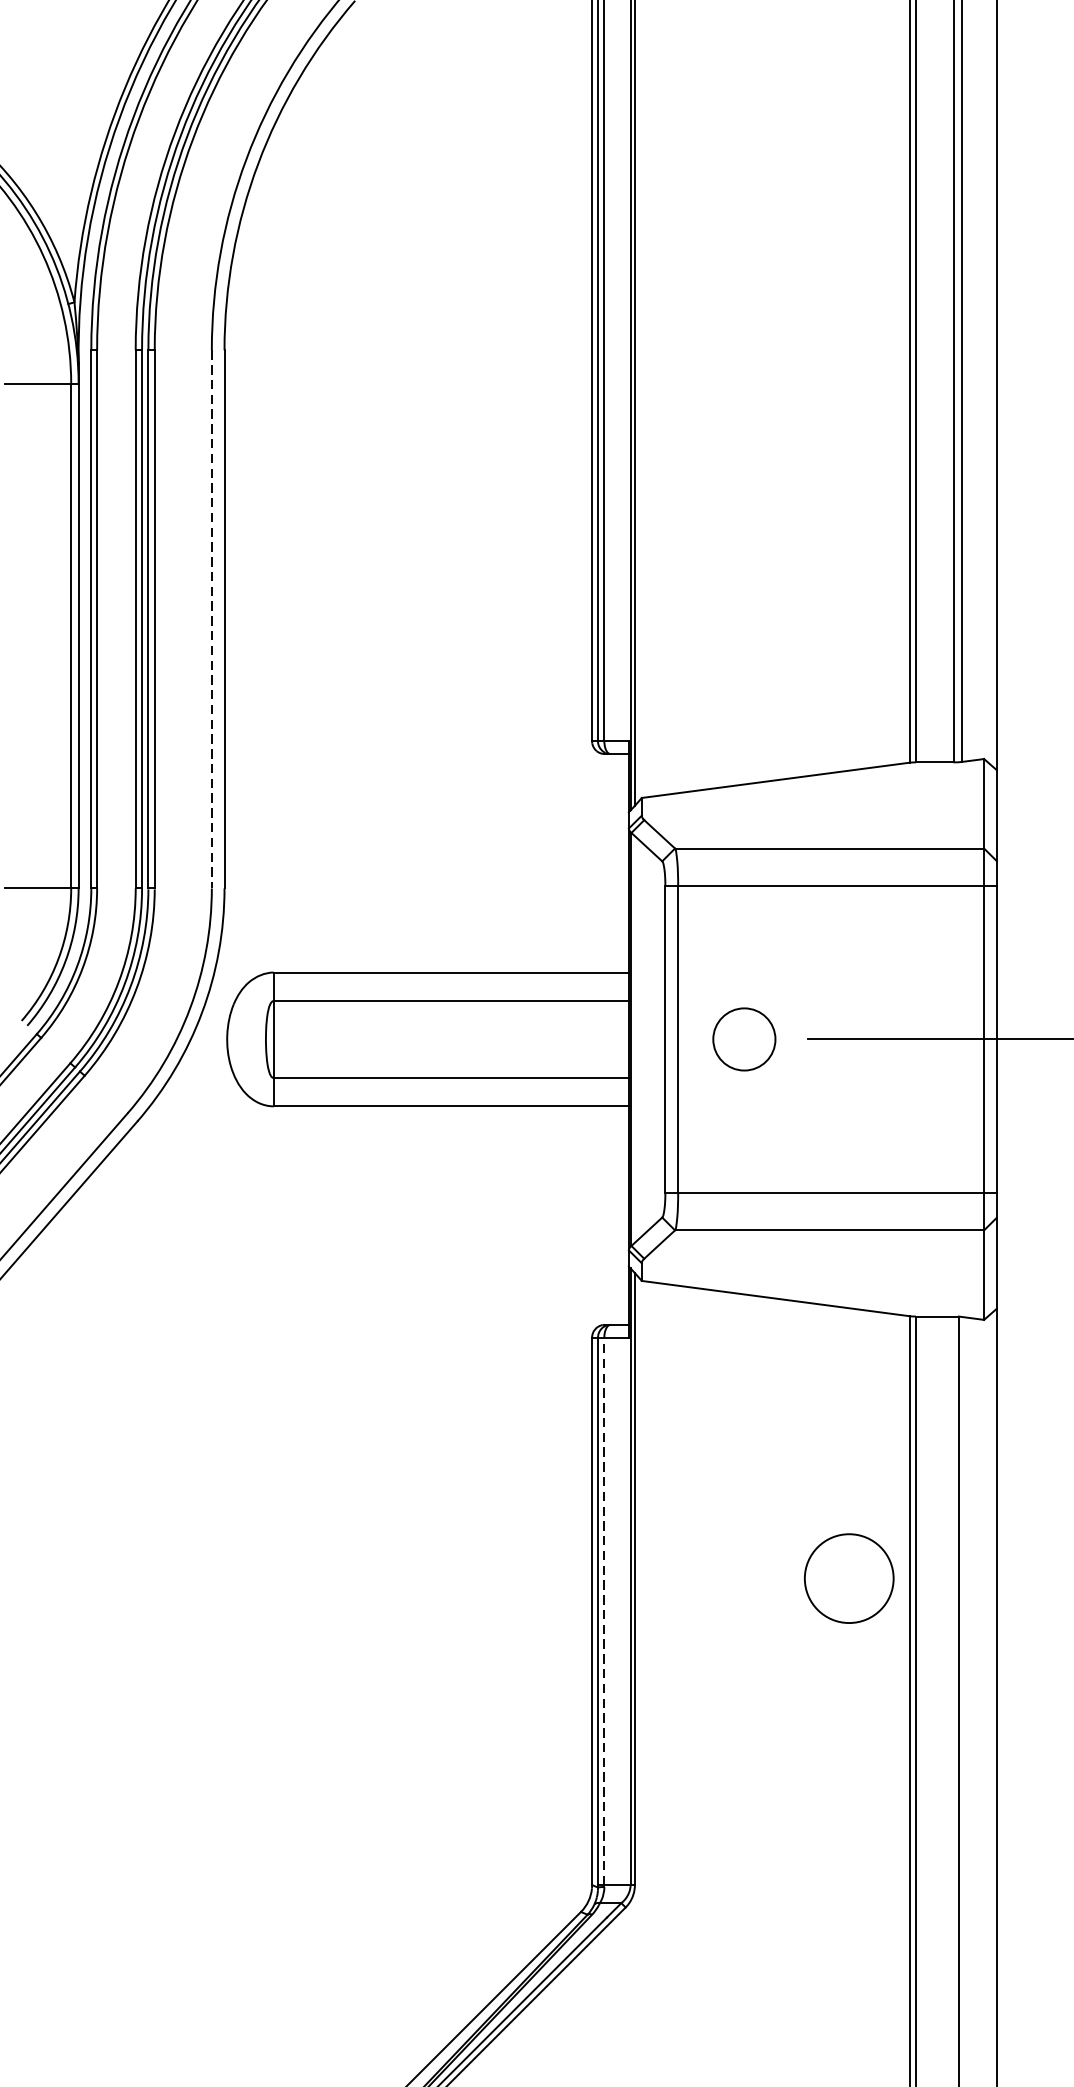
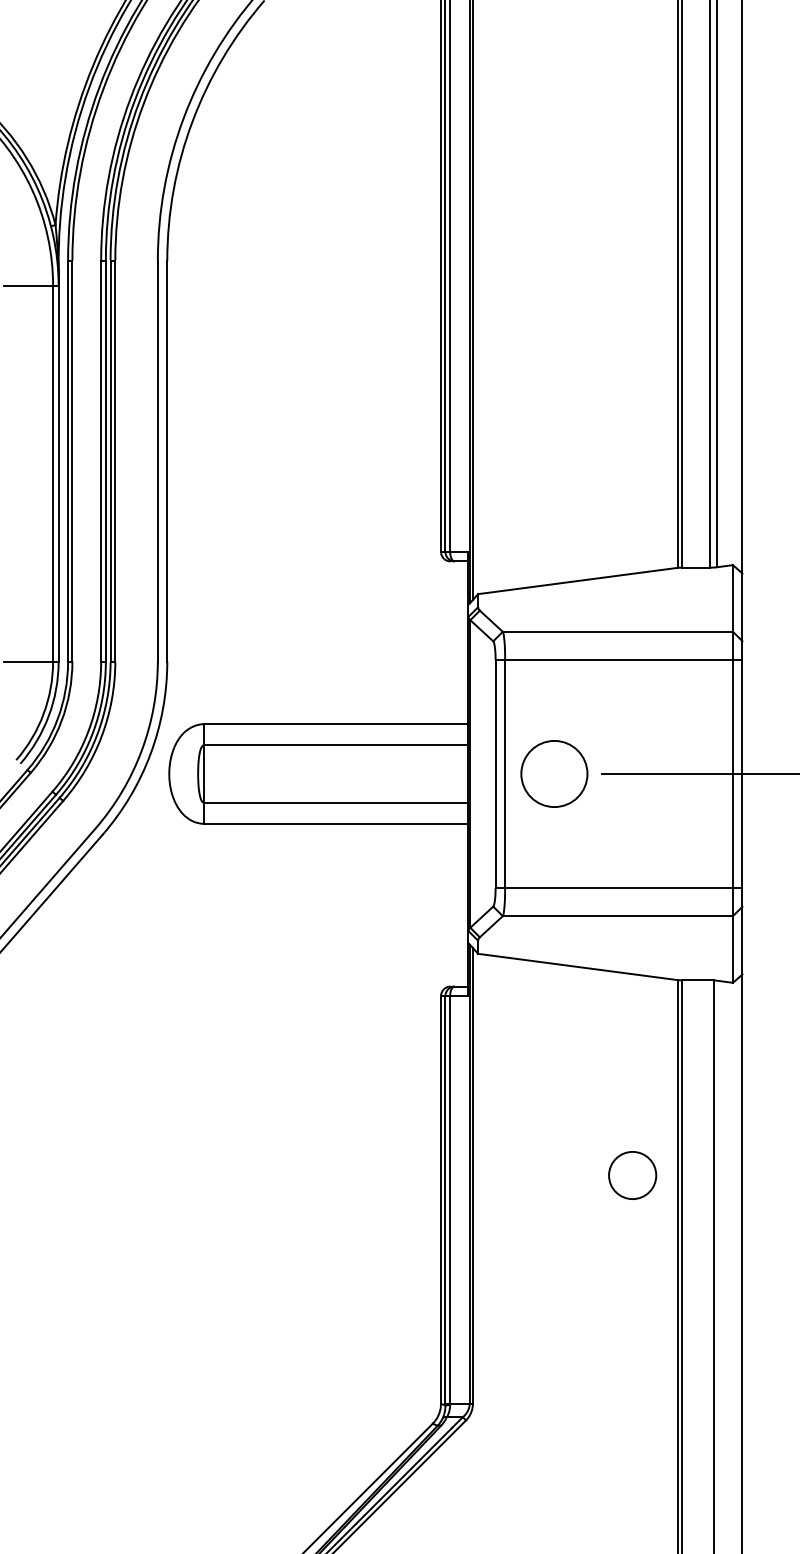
line: (211, 619) -> (157, 461), dashed -> solid
circle: (744, 1038) -> (554, 773), size x1.43
circle: (849, 1578) -> (632, 1175), size x0.71
line: (604, 1610) -> (450, 1199), dashed -> solid

